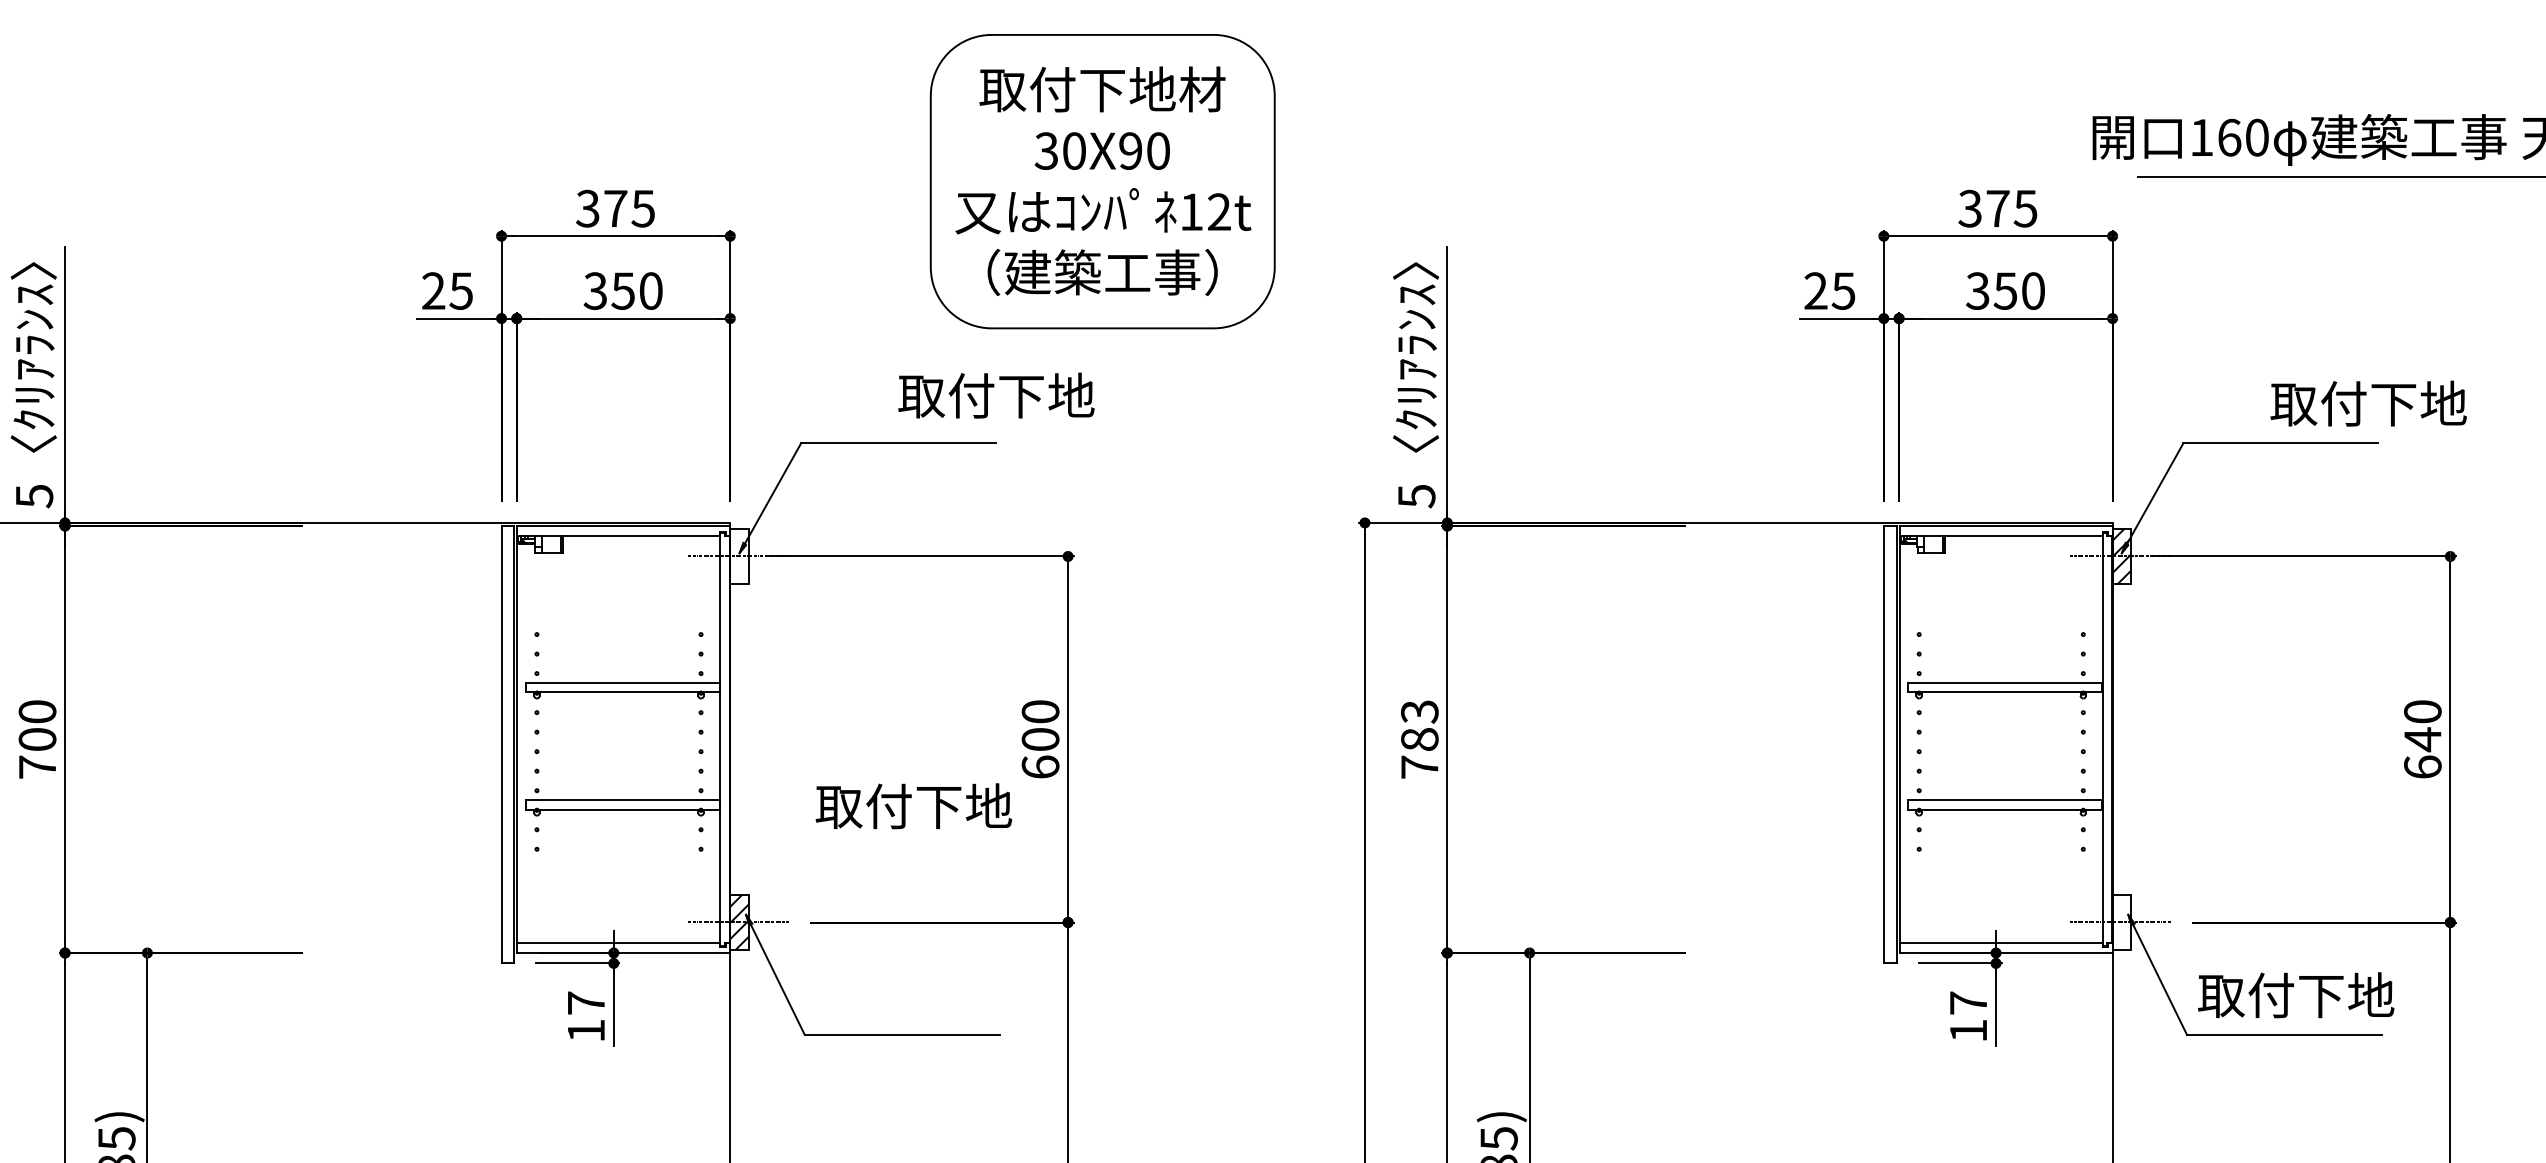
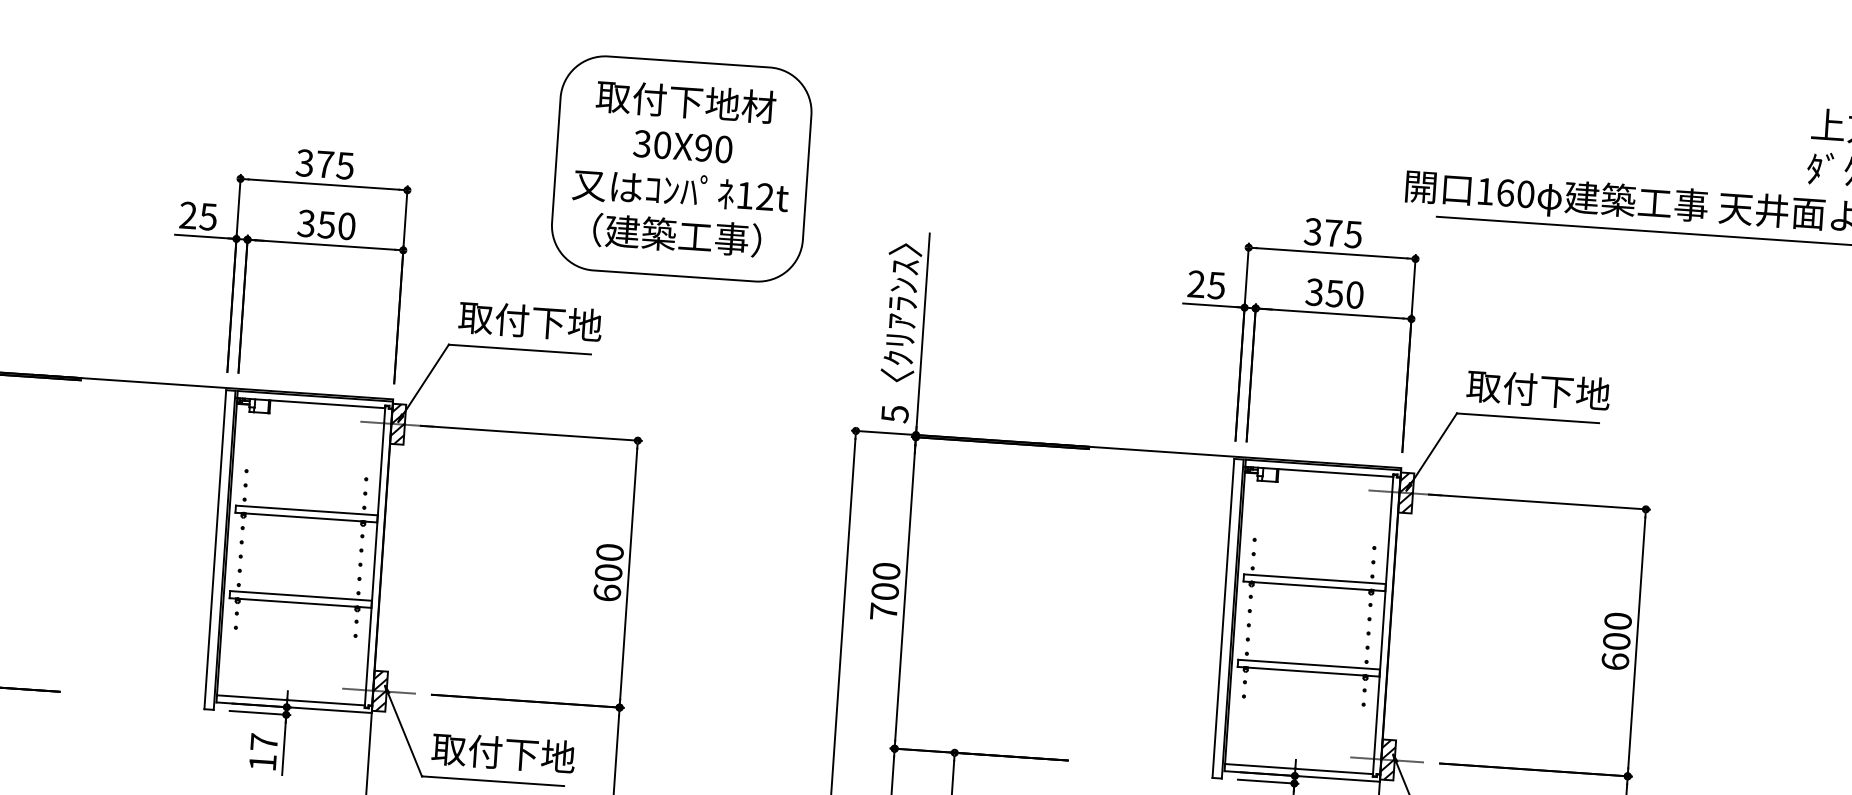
text: (996, 395) -> (530, 321), moved
text: (2368, 403) -> (1538, 389), moved
hatch: (739, 556) -> (398, 424), added
text: (1419, 725) -> (885, 581), 783 -> 700
text: (2422, 739) -> (1616, 641), 640 -> 600
text: (913, 806) -> (503, 753), moved
hatch: (2121, 922) -> (1387, 759), added

